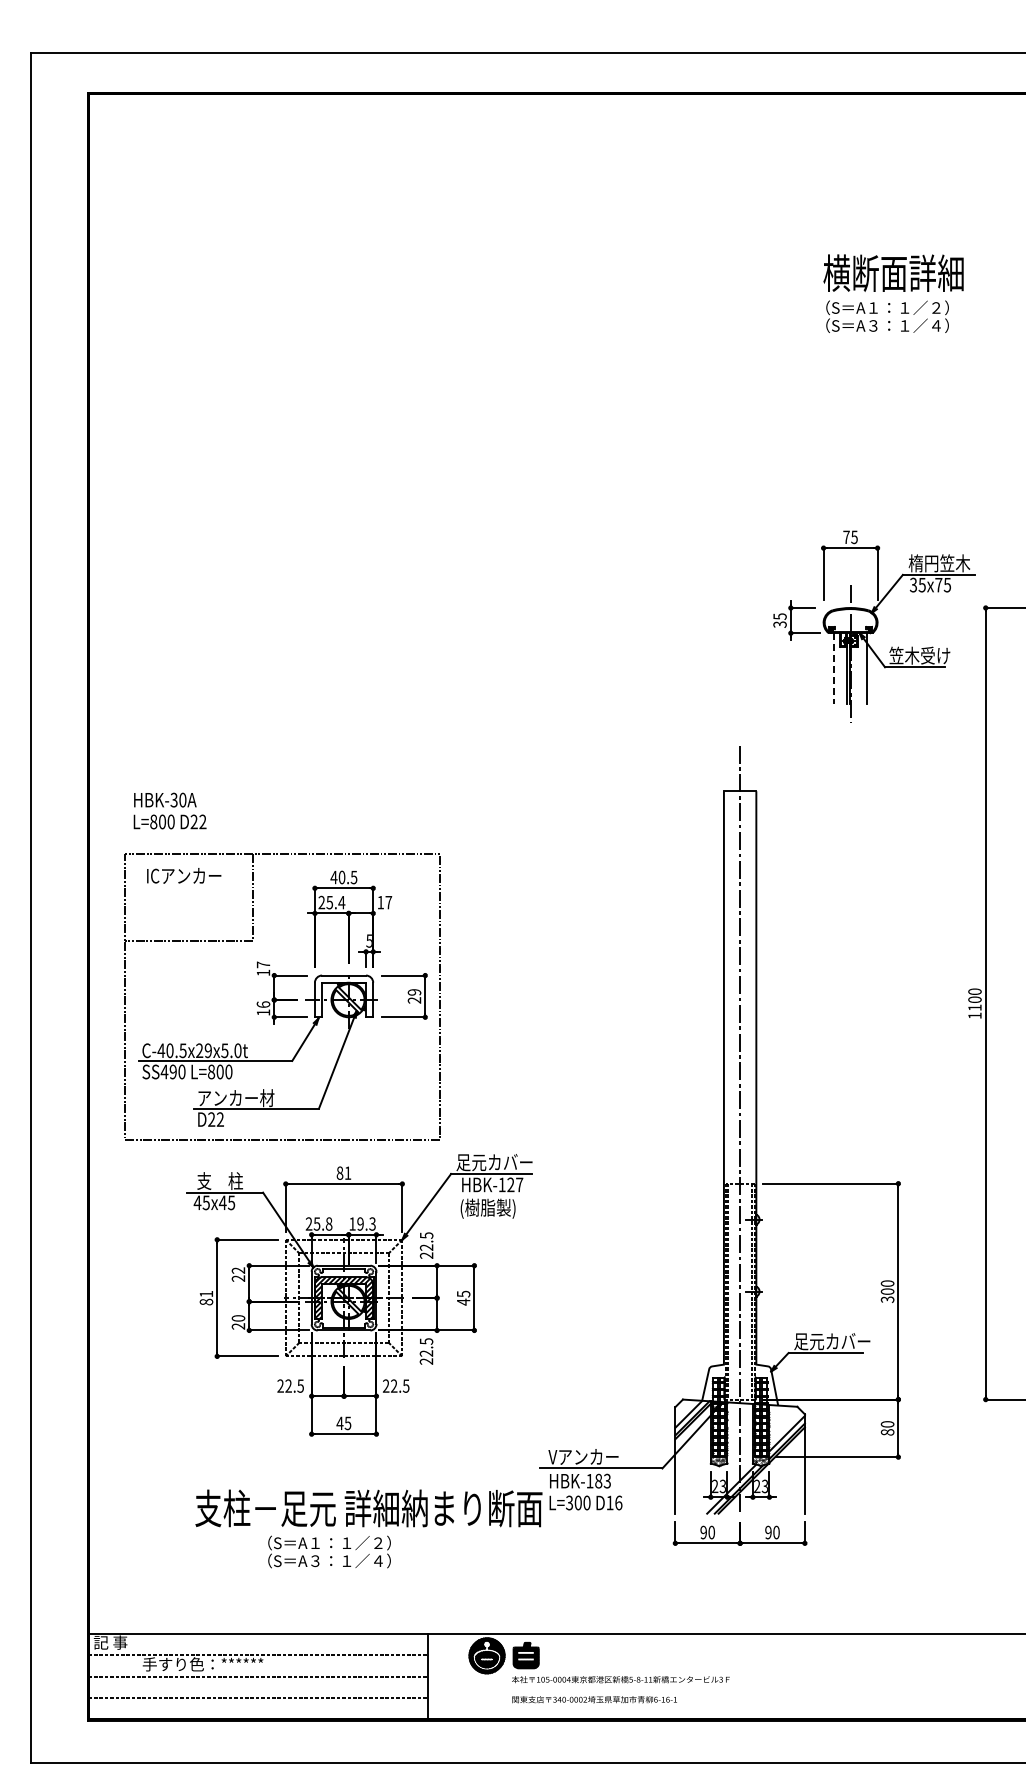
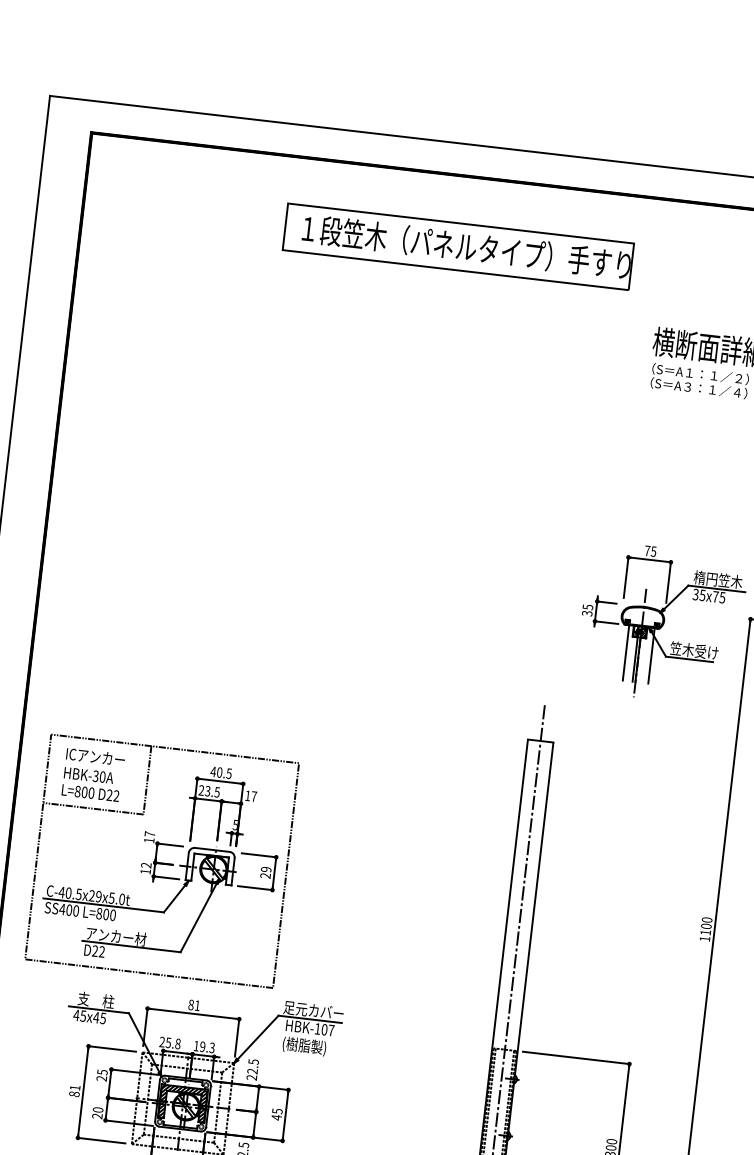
part: (564, 183) -> (457, 246), added
line: (834, 668) -> (626, 653), dashed -> solid
text: (169, 810) -> (91, 784), moved
text: (335, 902) -> (212, 791), 25.4 -> 23.5
text: (263, 1004) -> (146, 865), 16 -> 12
text: (172, 1071) -> (68, 909), SS490 -> SS400
text: (510, 1184) -> (324, 1029), HBK-127 -> HBK-107
text: (238, 1270) -> (102, 1072), 22 -> 25

